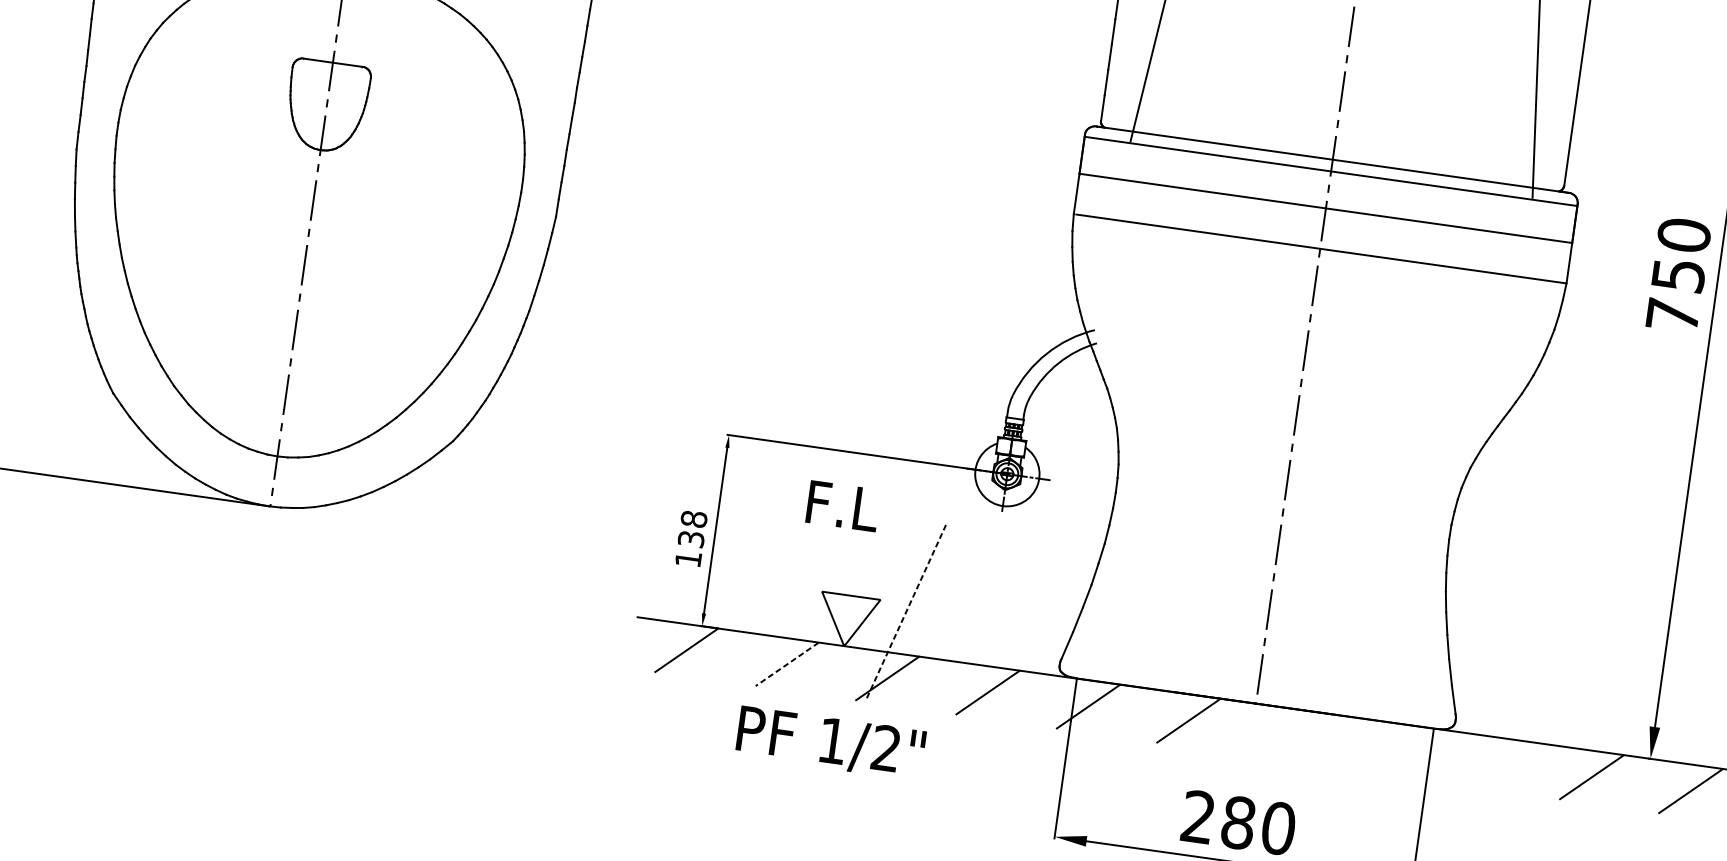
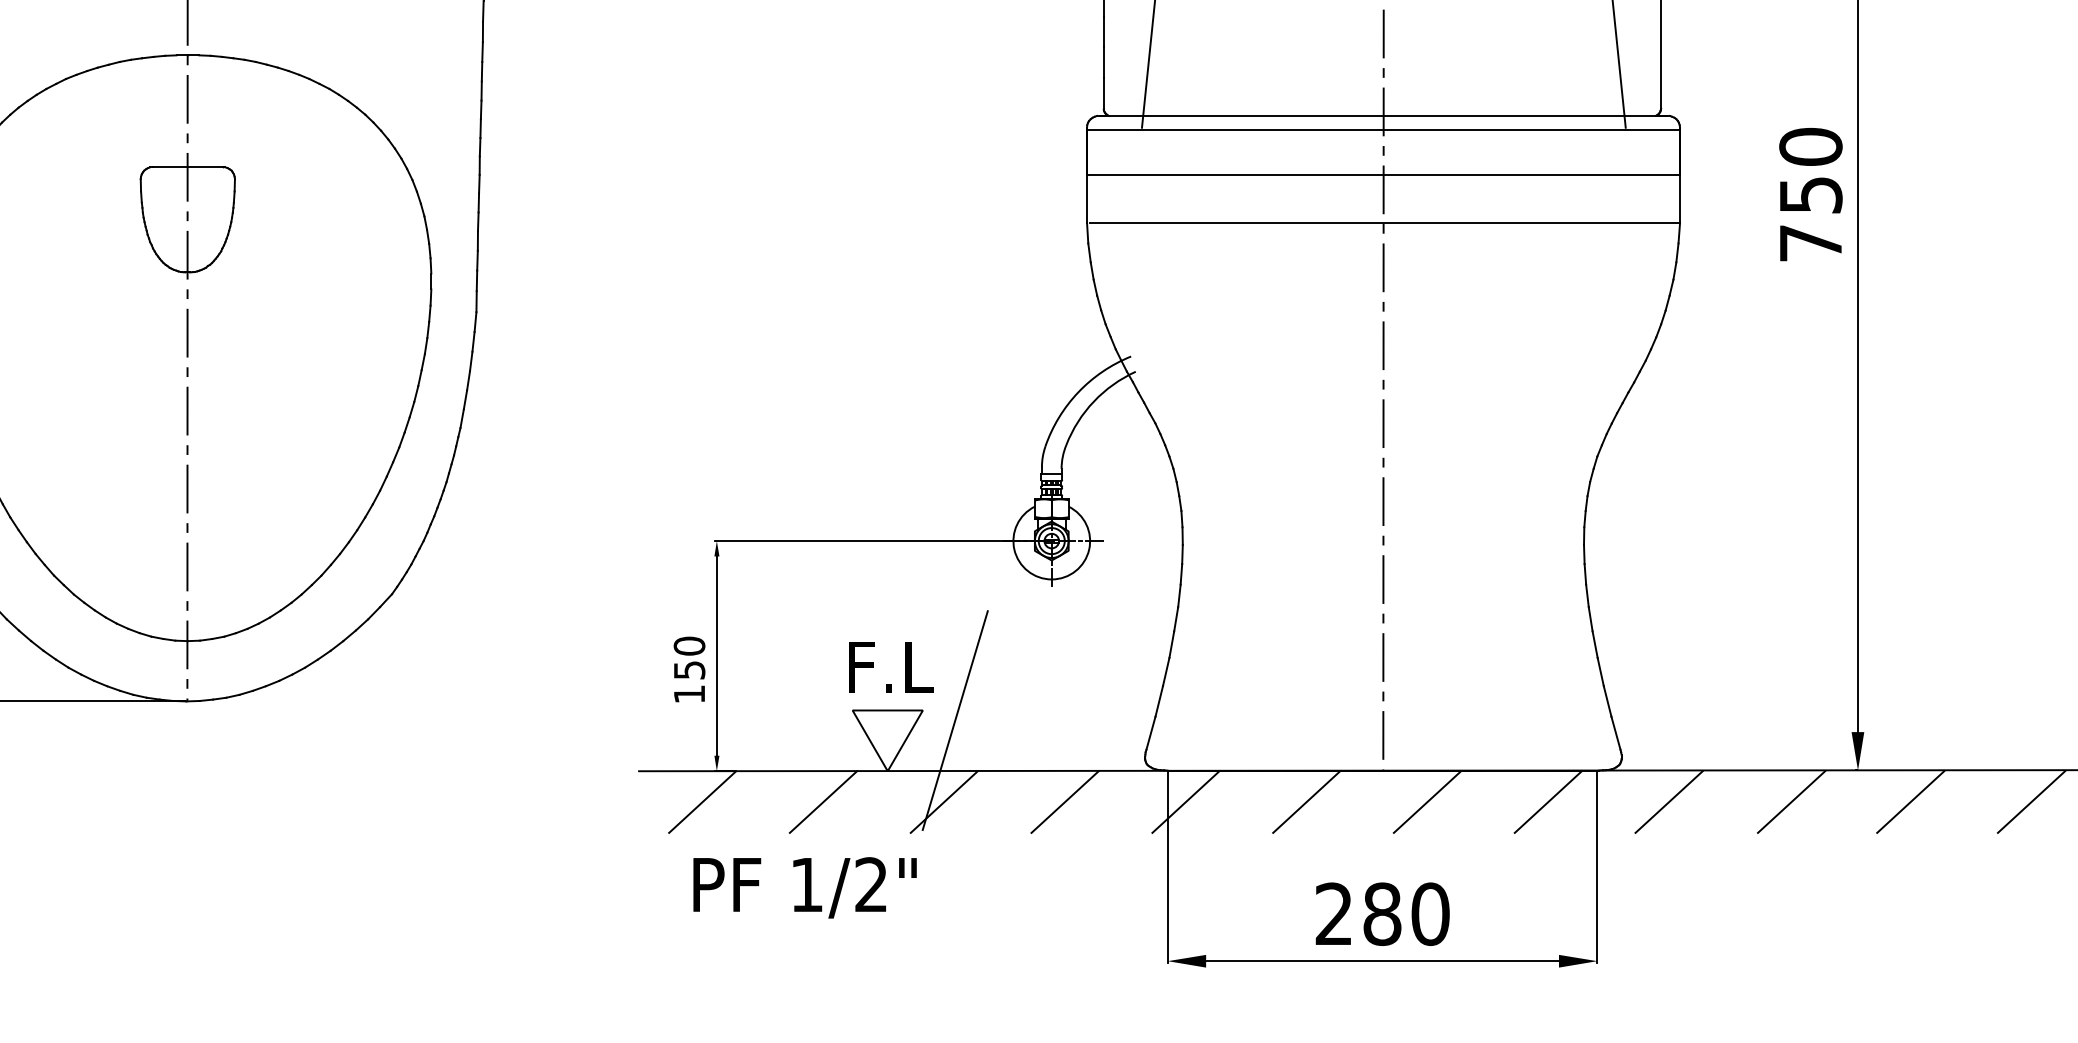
text: (843, 506) -> (891, 667), moved
text: (692, 528) -> (689, 657), 138 -> 150
line: (906, 612) -> (955, 721), dashed -> solid
line: (787, 664) -> (823, 802), dashed -> solid
line: (1289, 734) -> (1427, 801), added
text: (830, 742) -> (804, 887), moved
line: (1388, 748) -> (1547, 801), added
line: (1489, 762) -> (1668, 801), added

